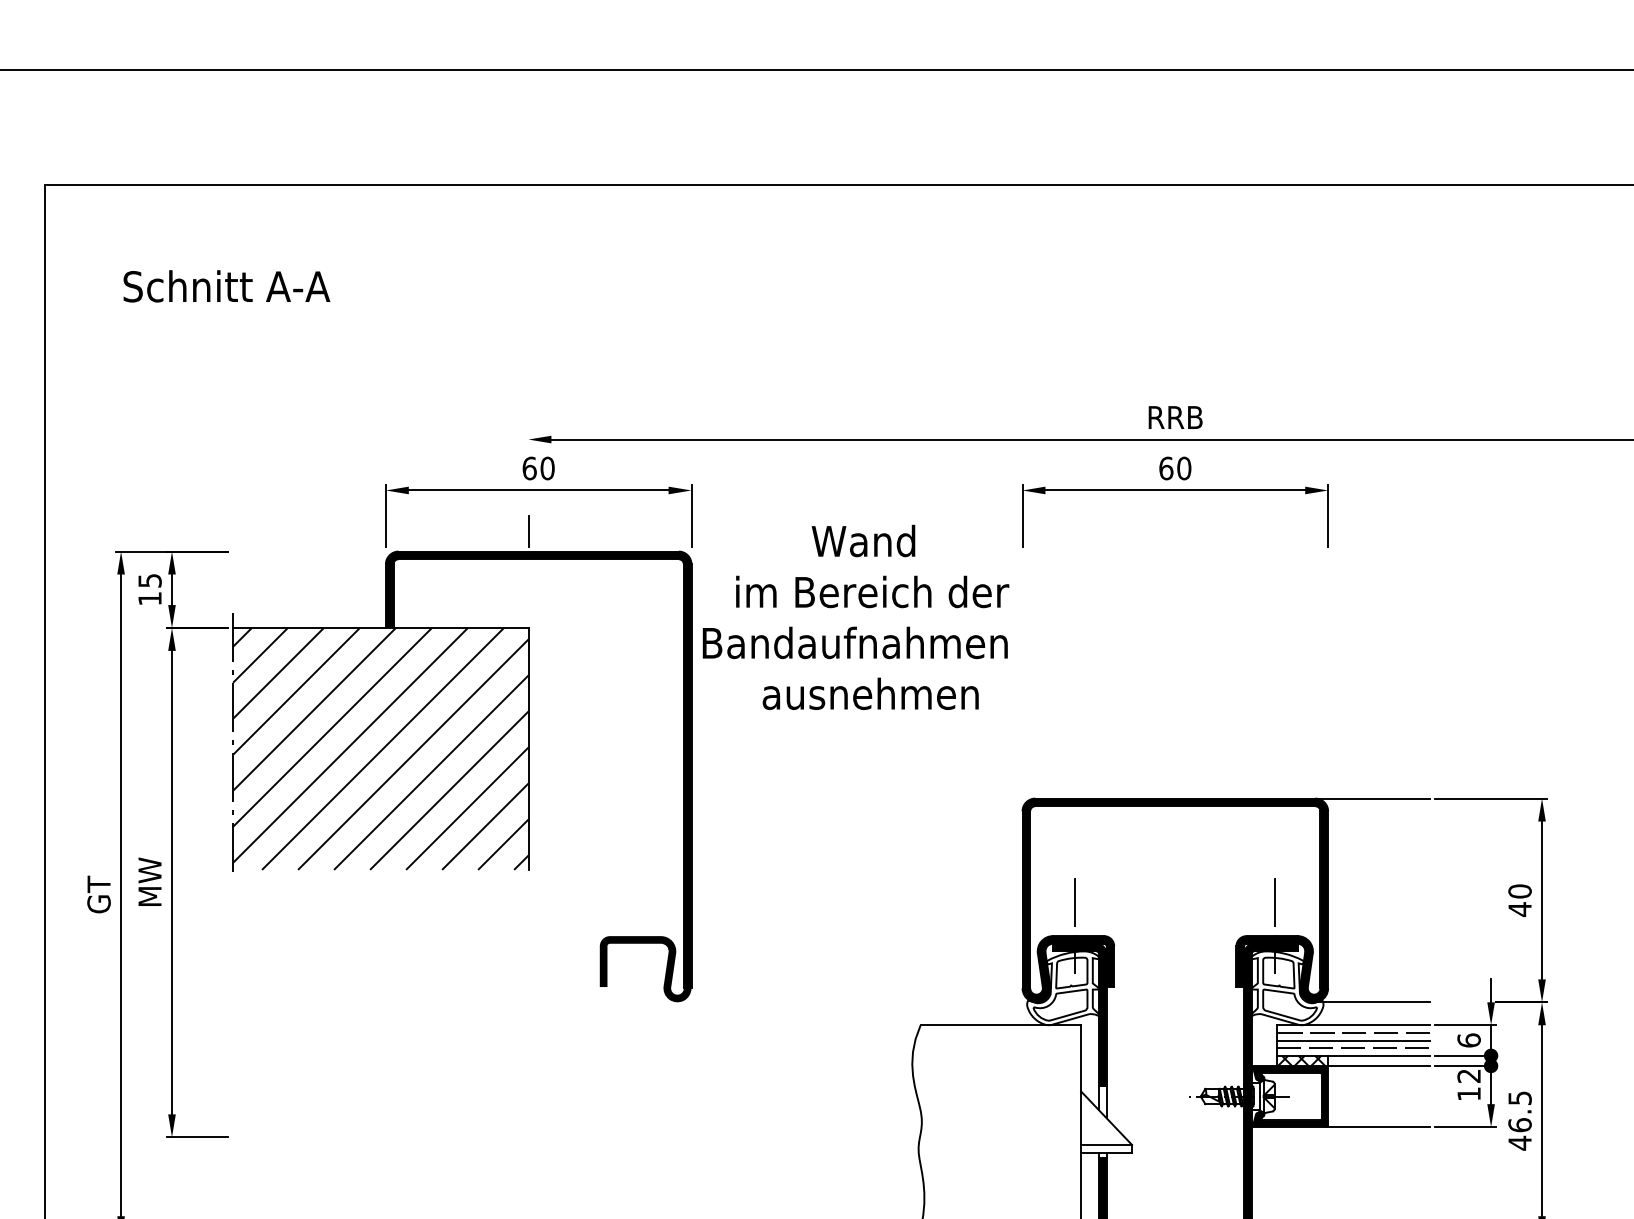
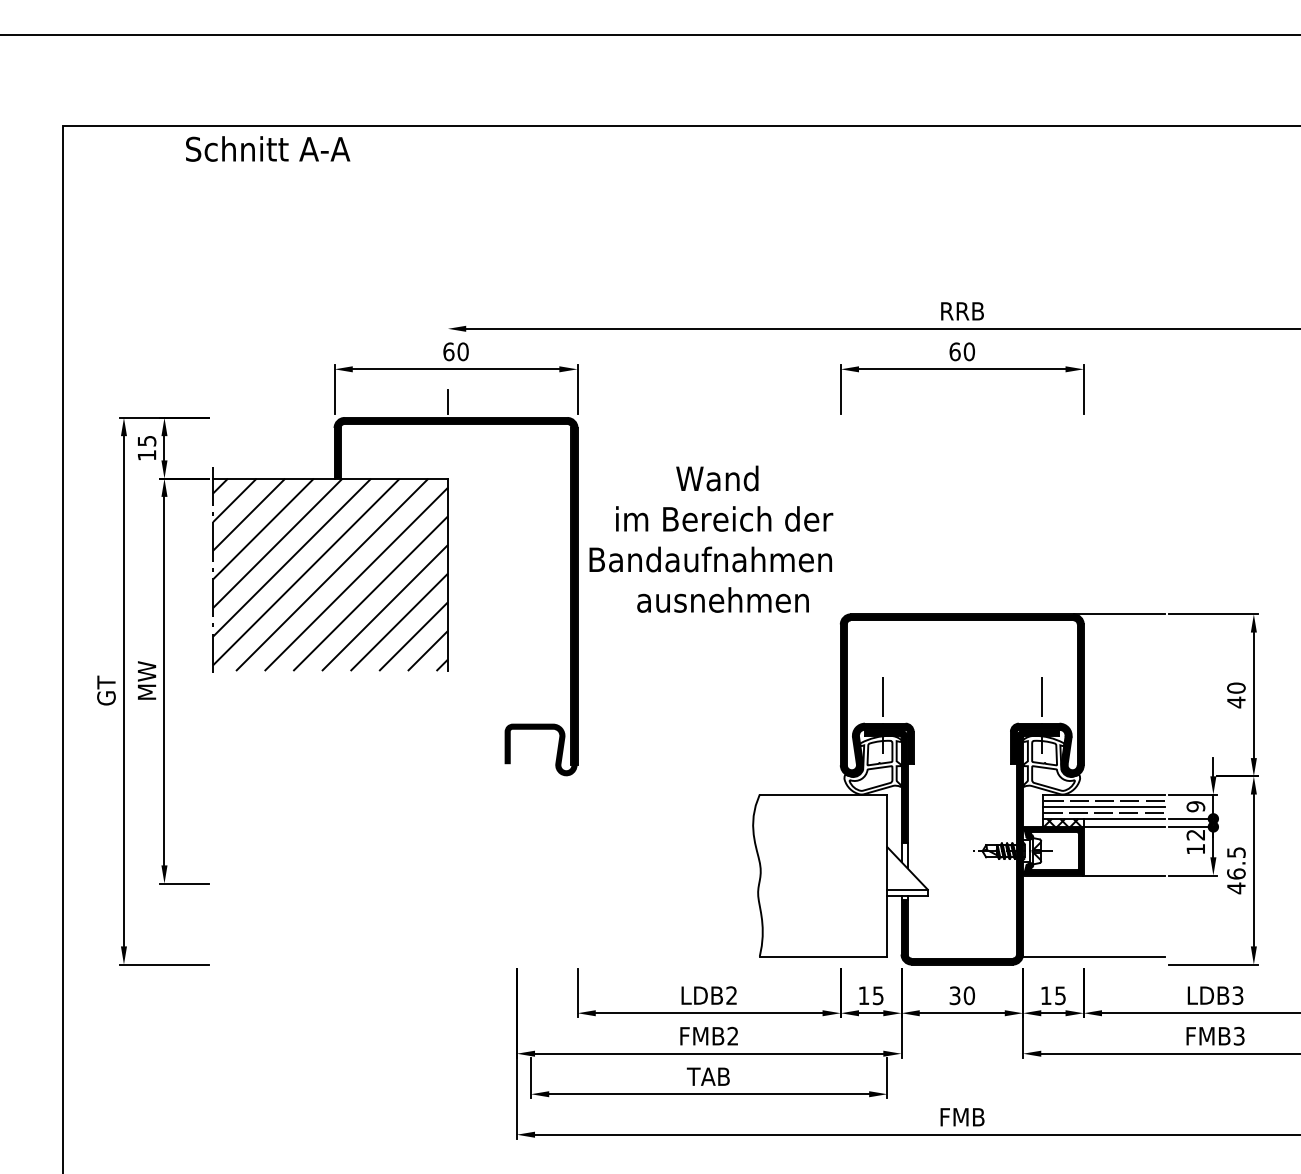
text: (227, 285) -> (268, 148), moved
text: (856, 616) -> (711, 538), moved
line: (1371, 1002) -> (1118, 776), removed
text: (1468, 1040) -> (1195, 806), 6 -> 9

